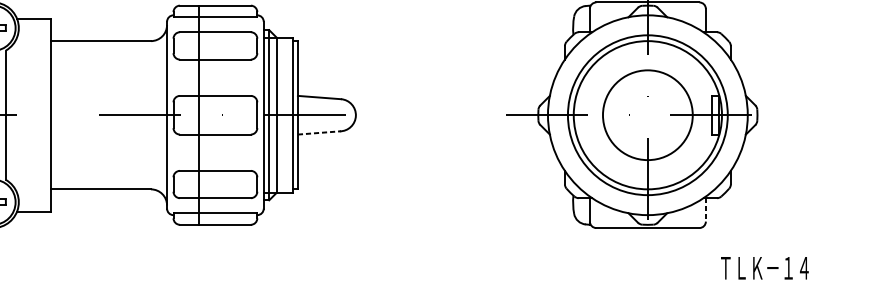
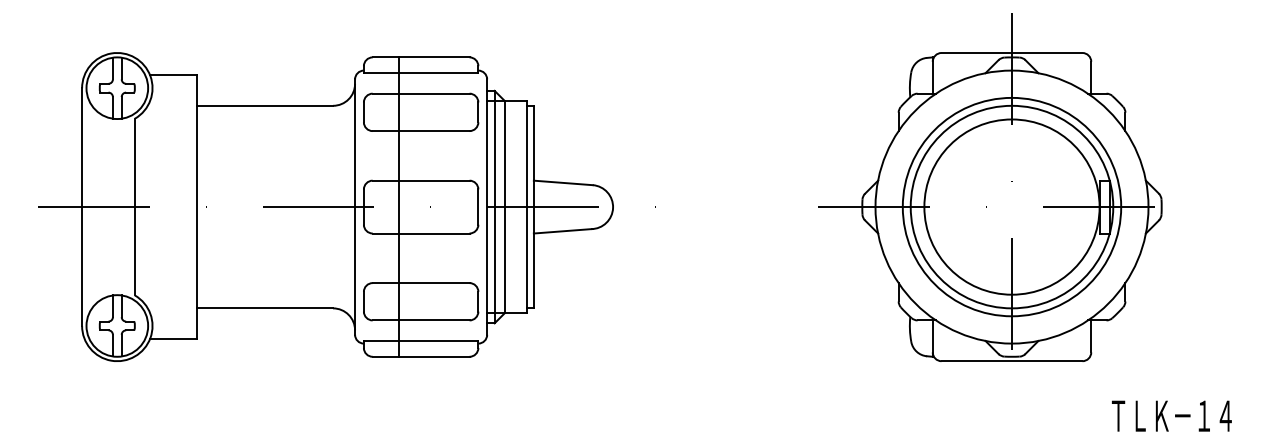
circle: (647, 114) -> (1011, 206), size x1.43
line: (319, 133) -> (563, 231), dashed -> solid
line: (706, 209) -> (1091, 336), dashed -> solid

